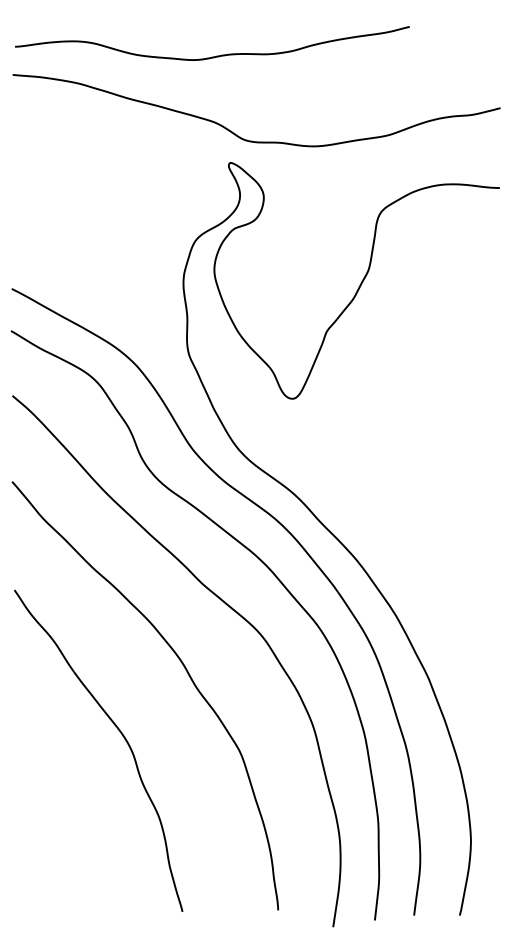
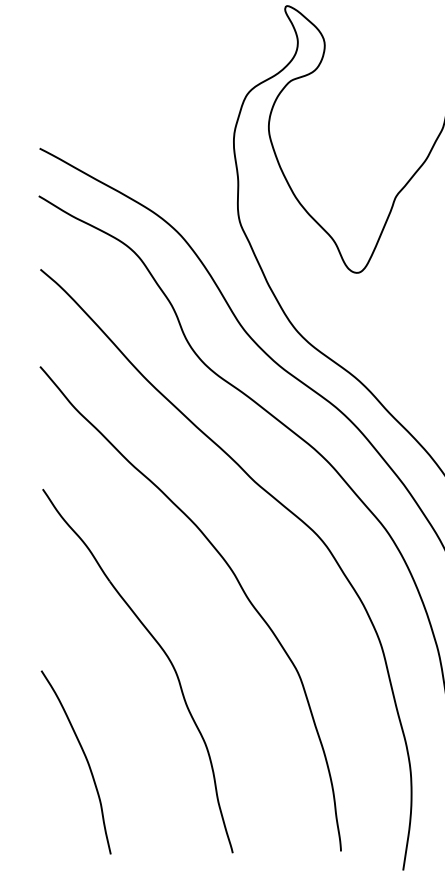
curve: (51, 827) -> (84, 757), added

